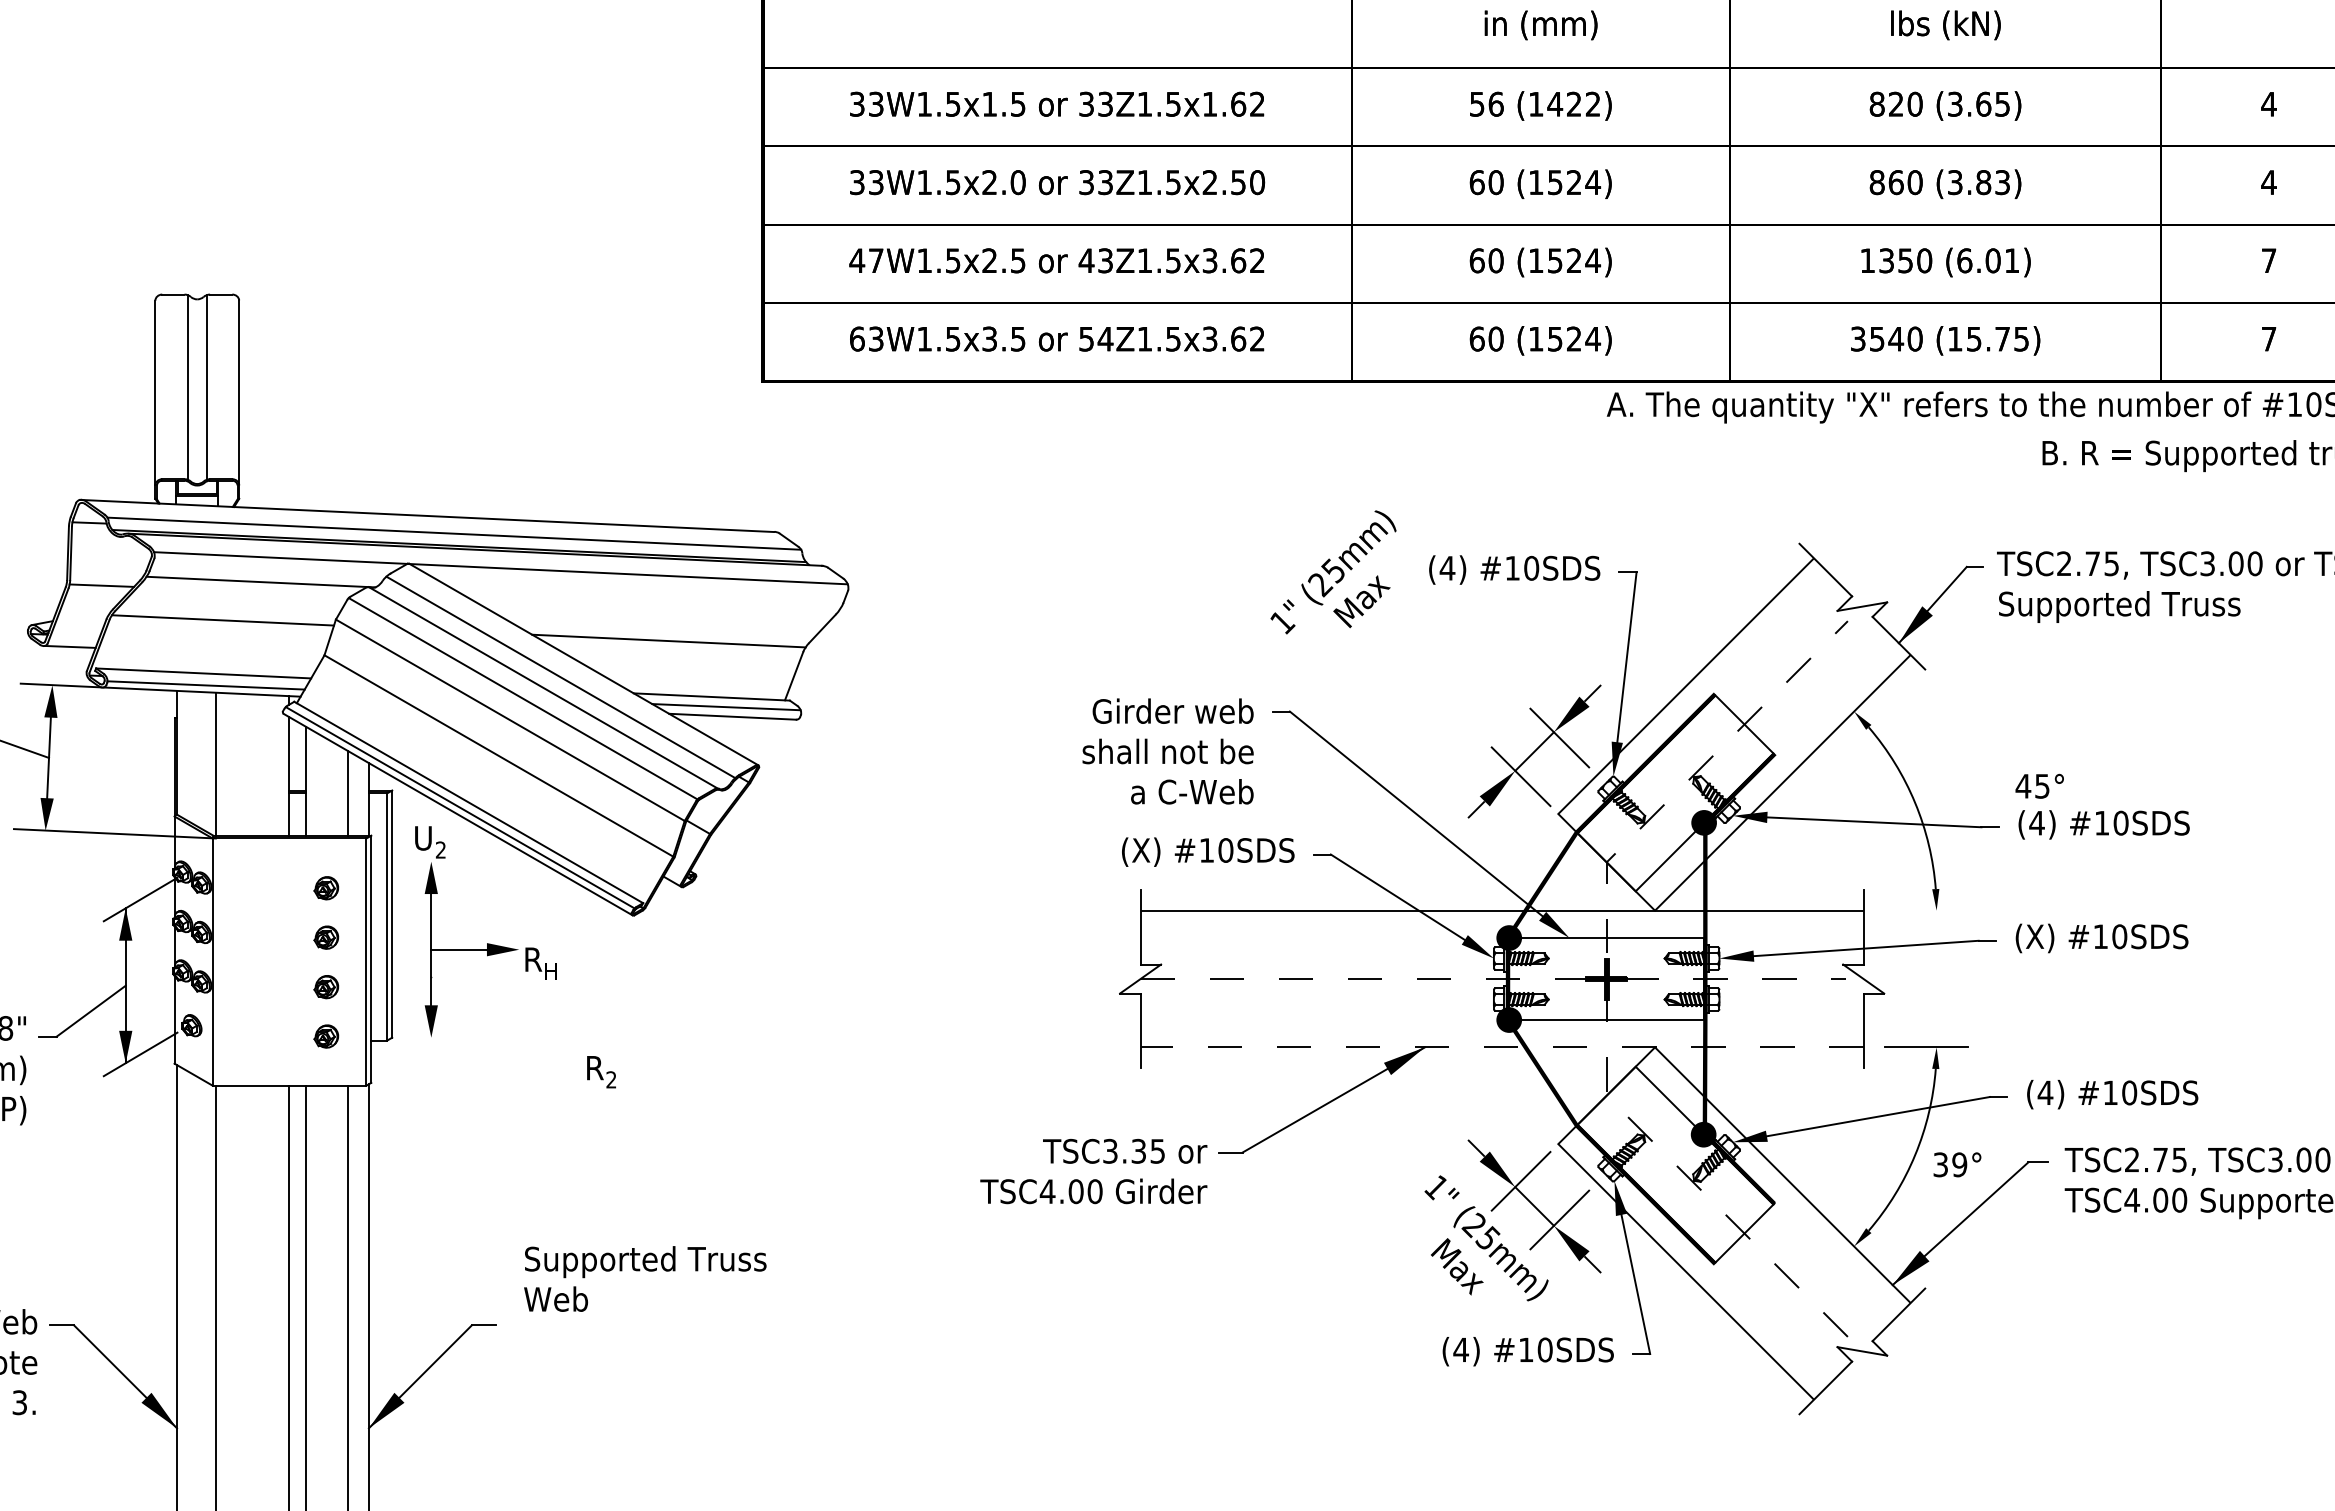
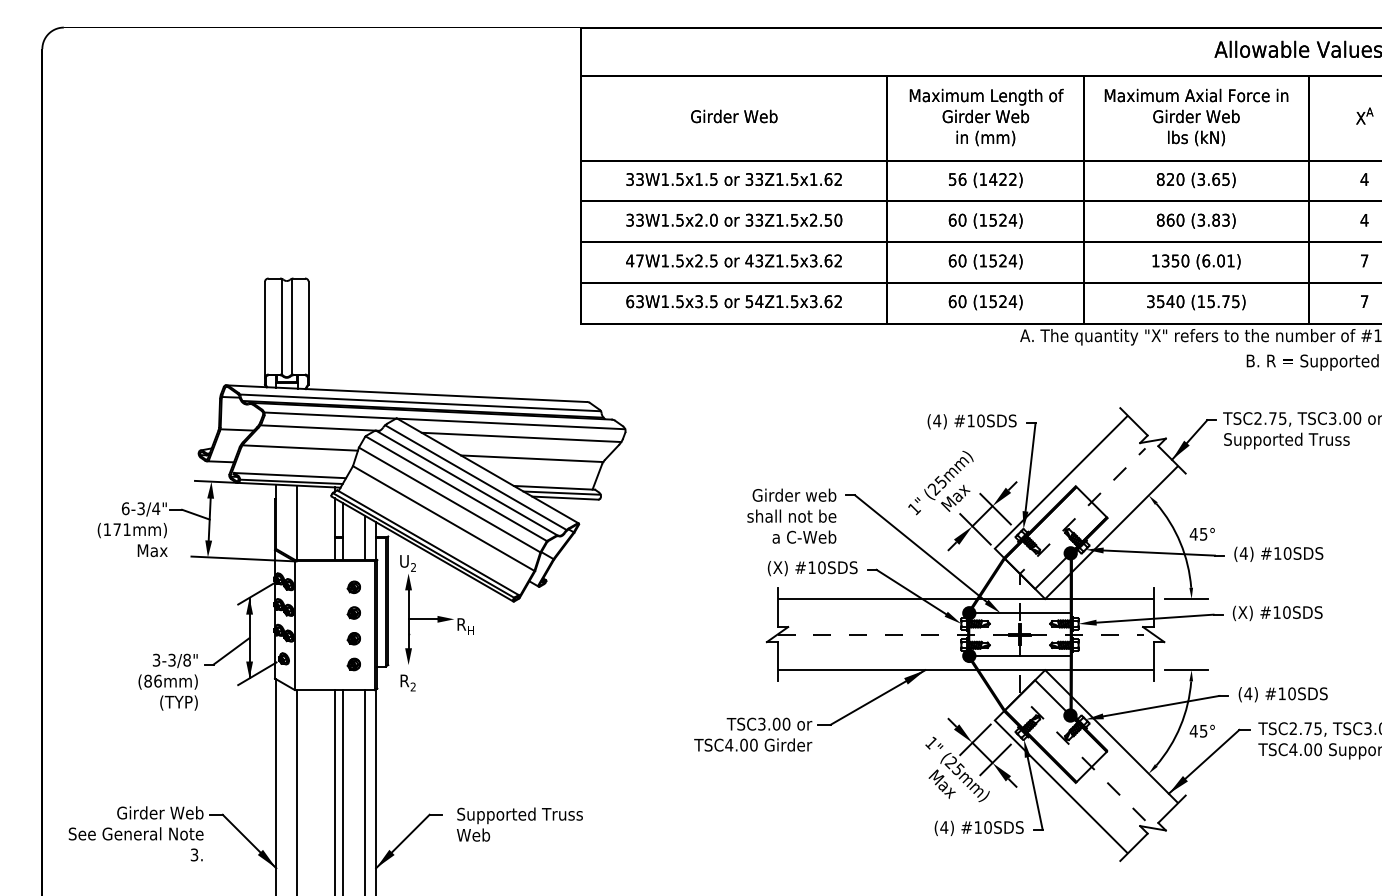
text: (1332, 571) -> (940, 482), moved
line: (648, 600) -> (521, 437), added
text: (2038, 784) -> (1201, 533), moved
line: (1926, 911) -> (1186, 599), added
line: (1501, 1048) -> (965, 670), dashed -> solid
text: (600, 1071) -> (407, 682), moved
text: (1148, 1149) -> (781, 723), TSC3.35 -> TSC3.00
text: (1949, 1163) -> (1198, 730), 39° -> 45°
text: (644, 1278) -> (519, 824), moved

